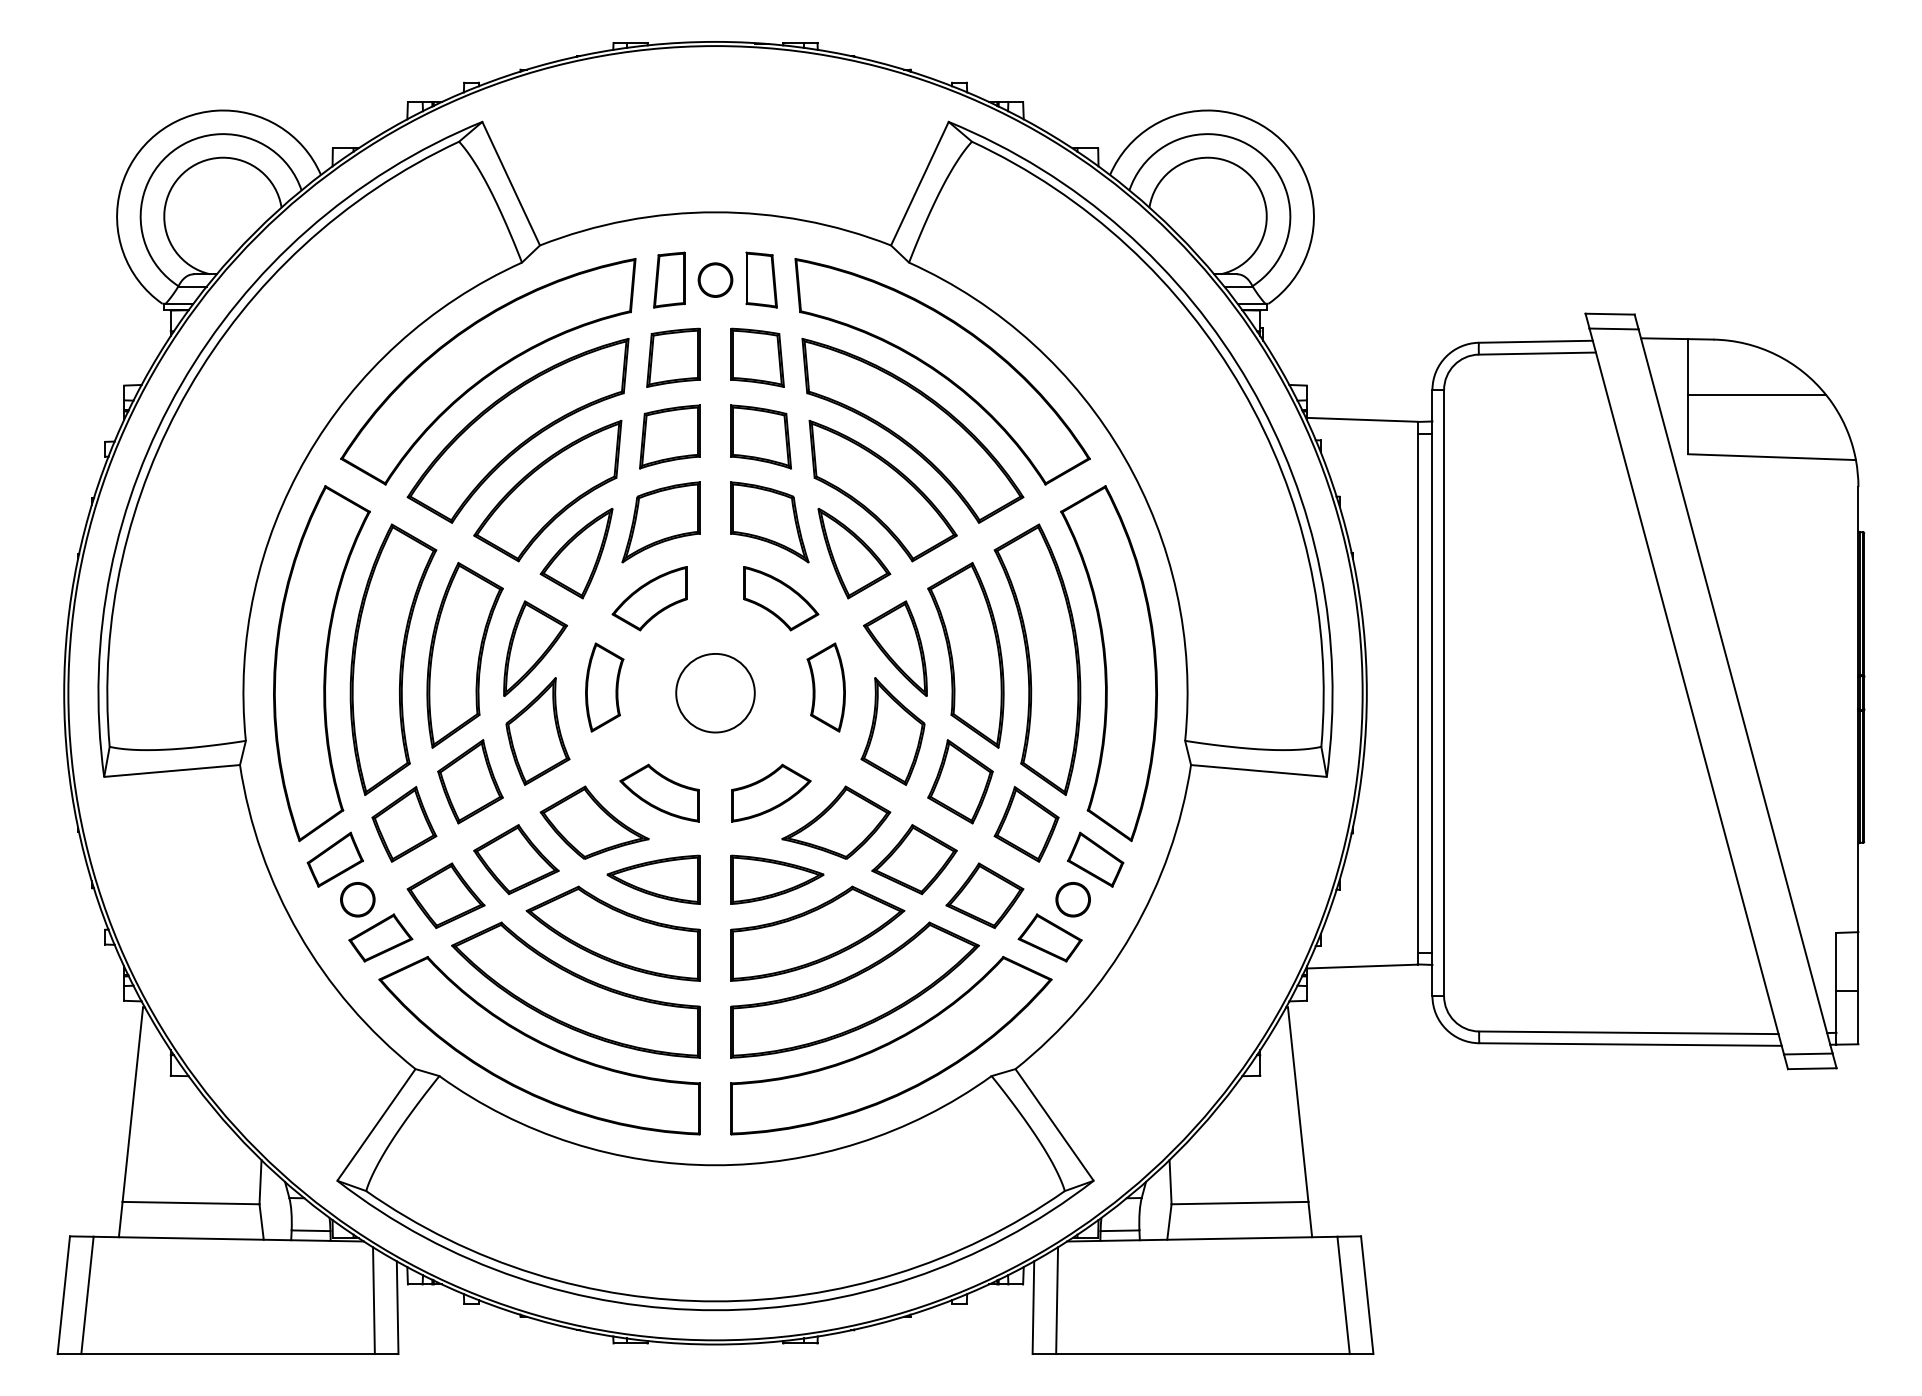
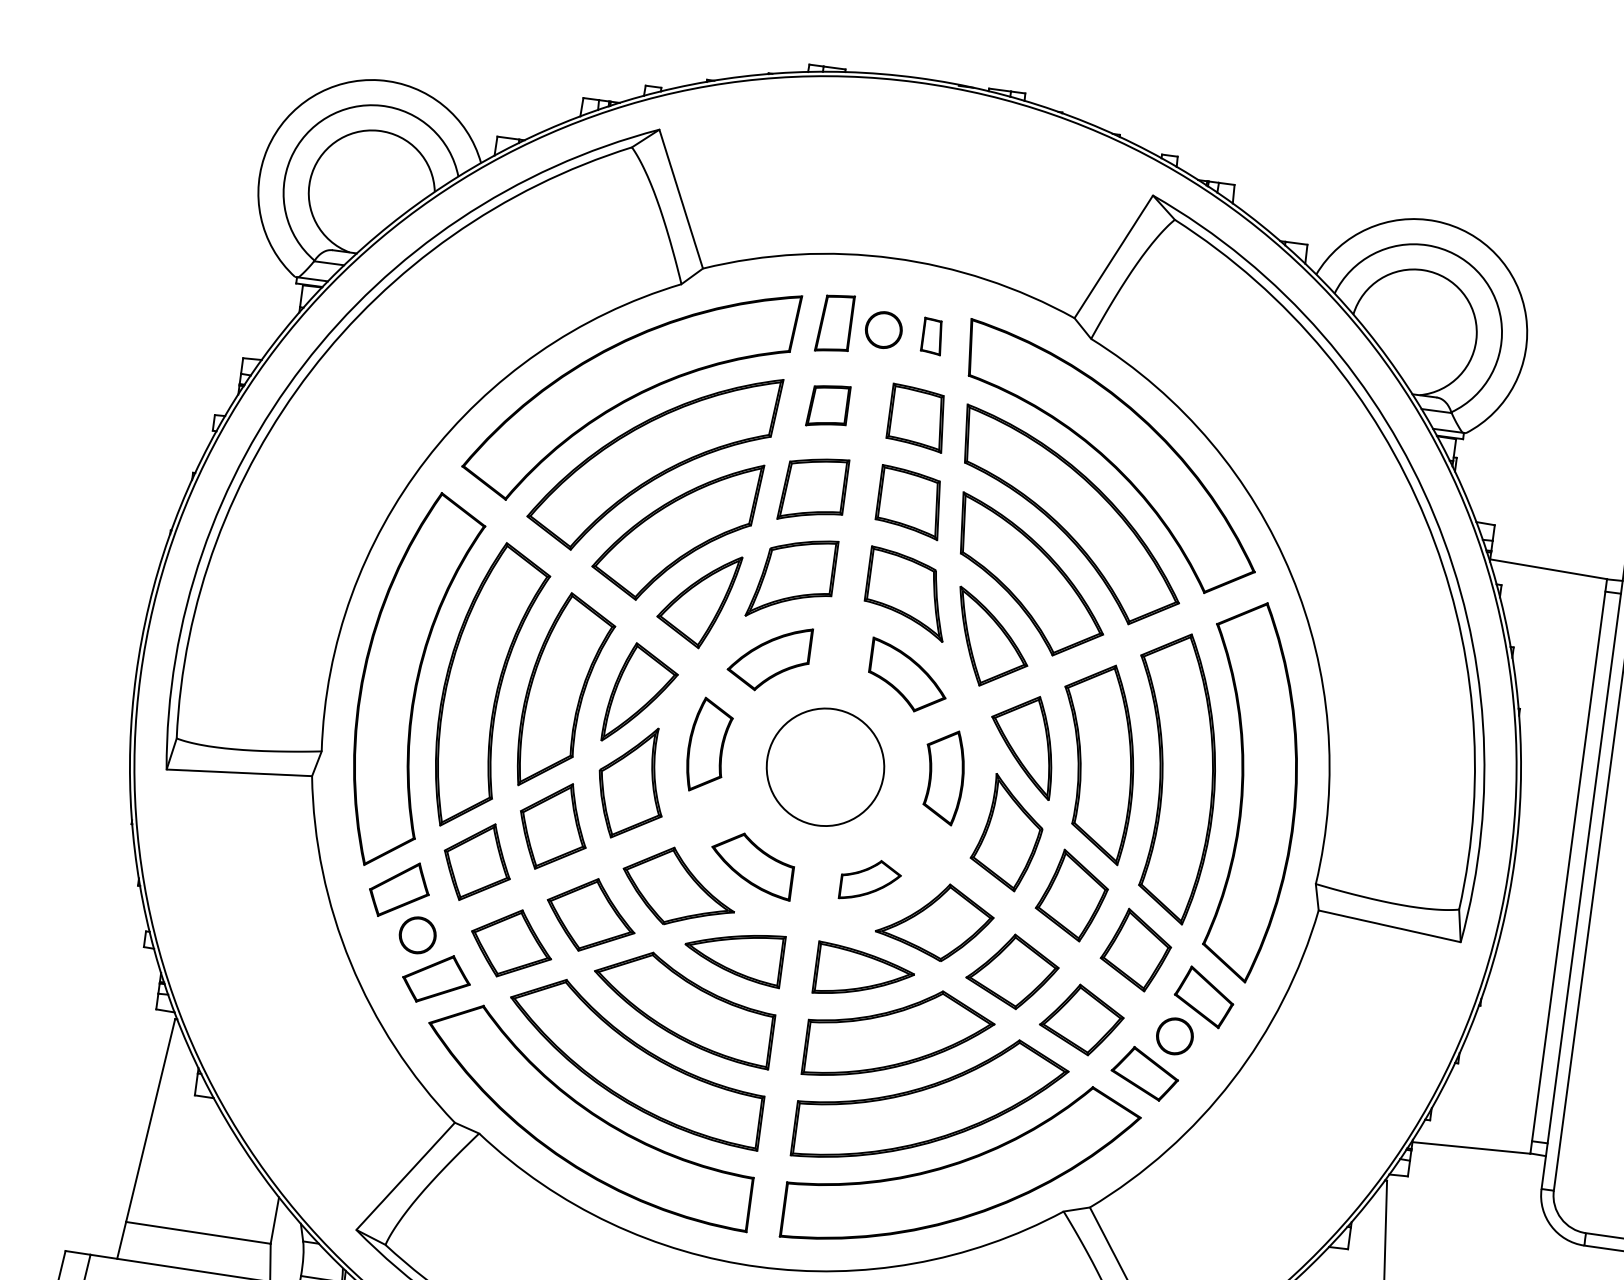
part: (761, 279) -> (932, 335), size x0.6
part: (673, 357) -> (828, 406), size x0.7
circle: (715, 692) -> (825, 766), size x1.4
part: (771, 792) -> (870, 880), size x0.7

